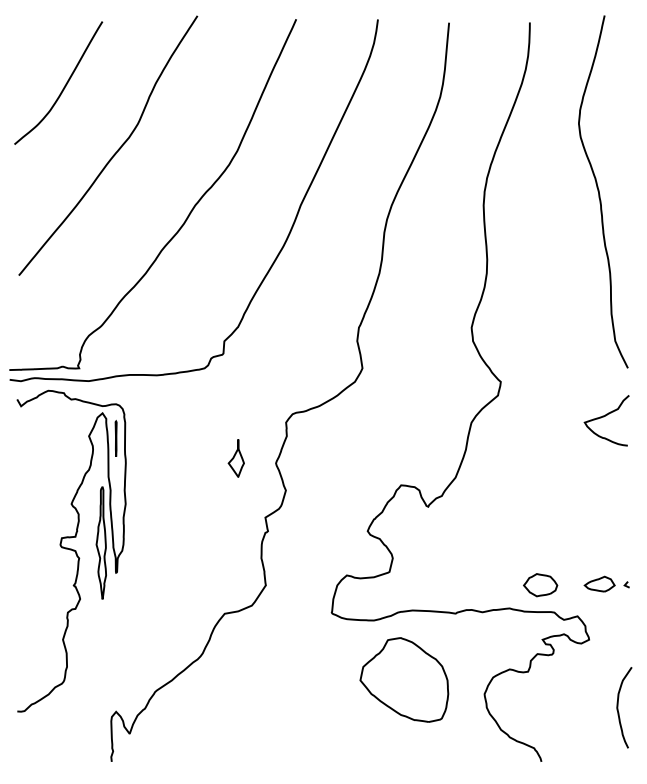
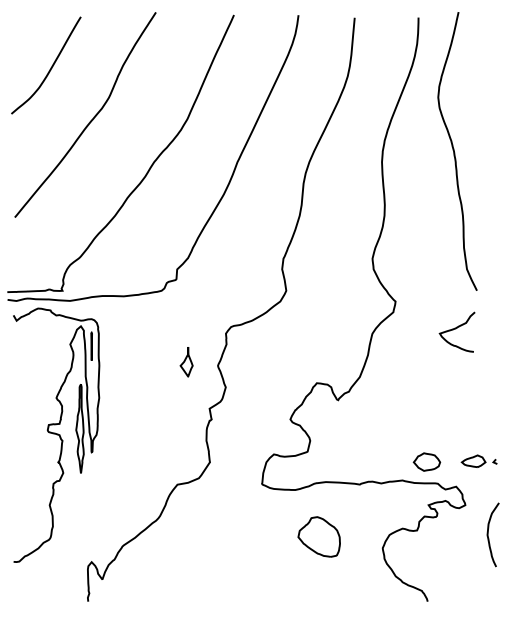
curve: (600, 193) -> (455, 152), moved
curve: (604, 417) -> (455, 329), moved
part: (403, 679) -> (318, 536), size x0.6
curve: (618, 707) -> (488, 534), moved

